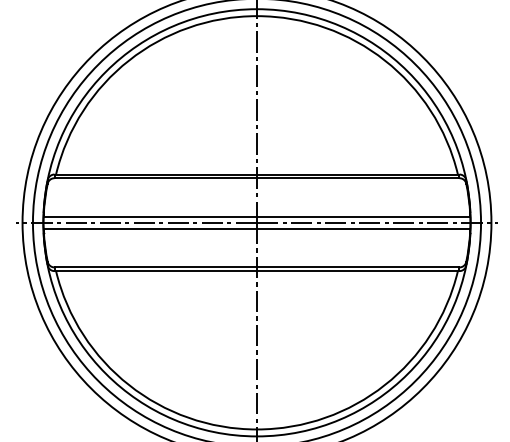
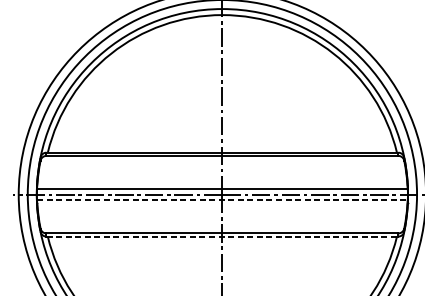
line: (257, 228) -> (222, 199), solid -> dashed
line: (257, 271) -> (222, 236), solid -> dashed

